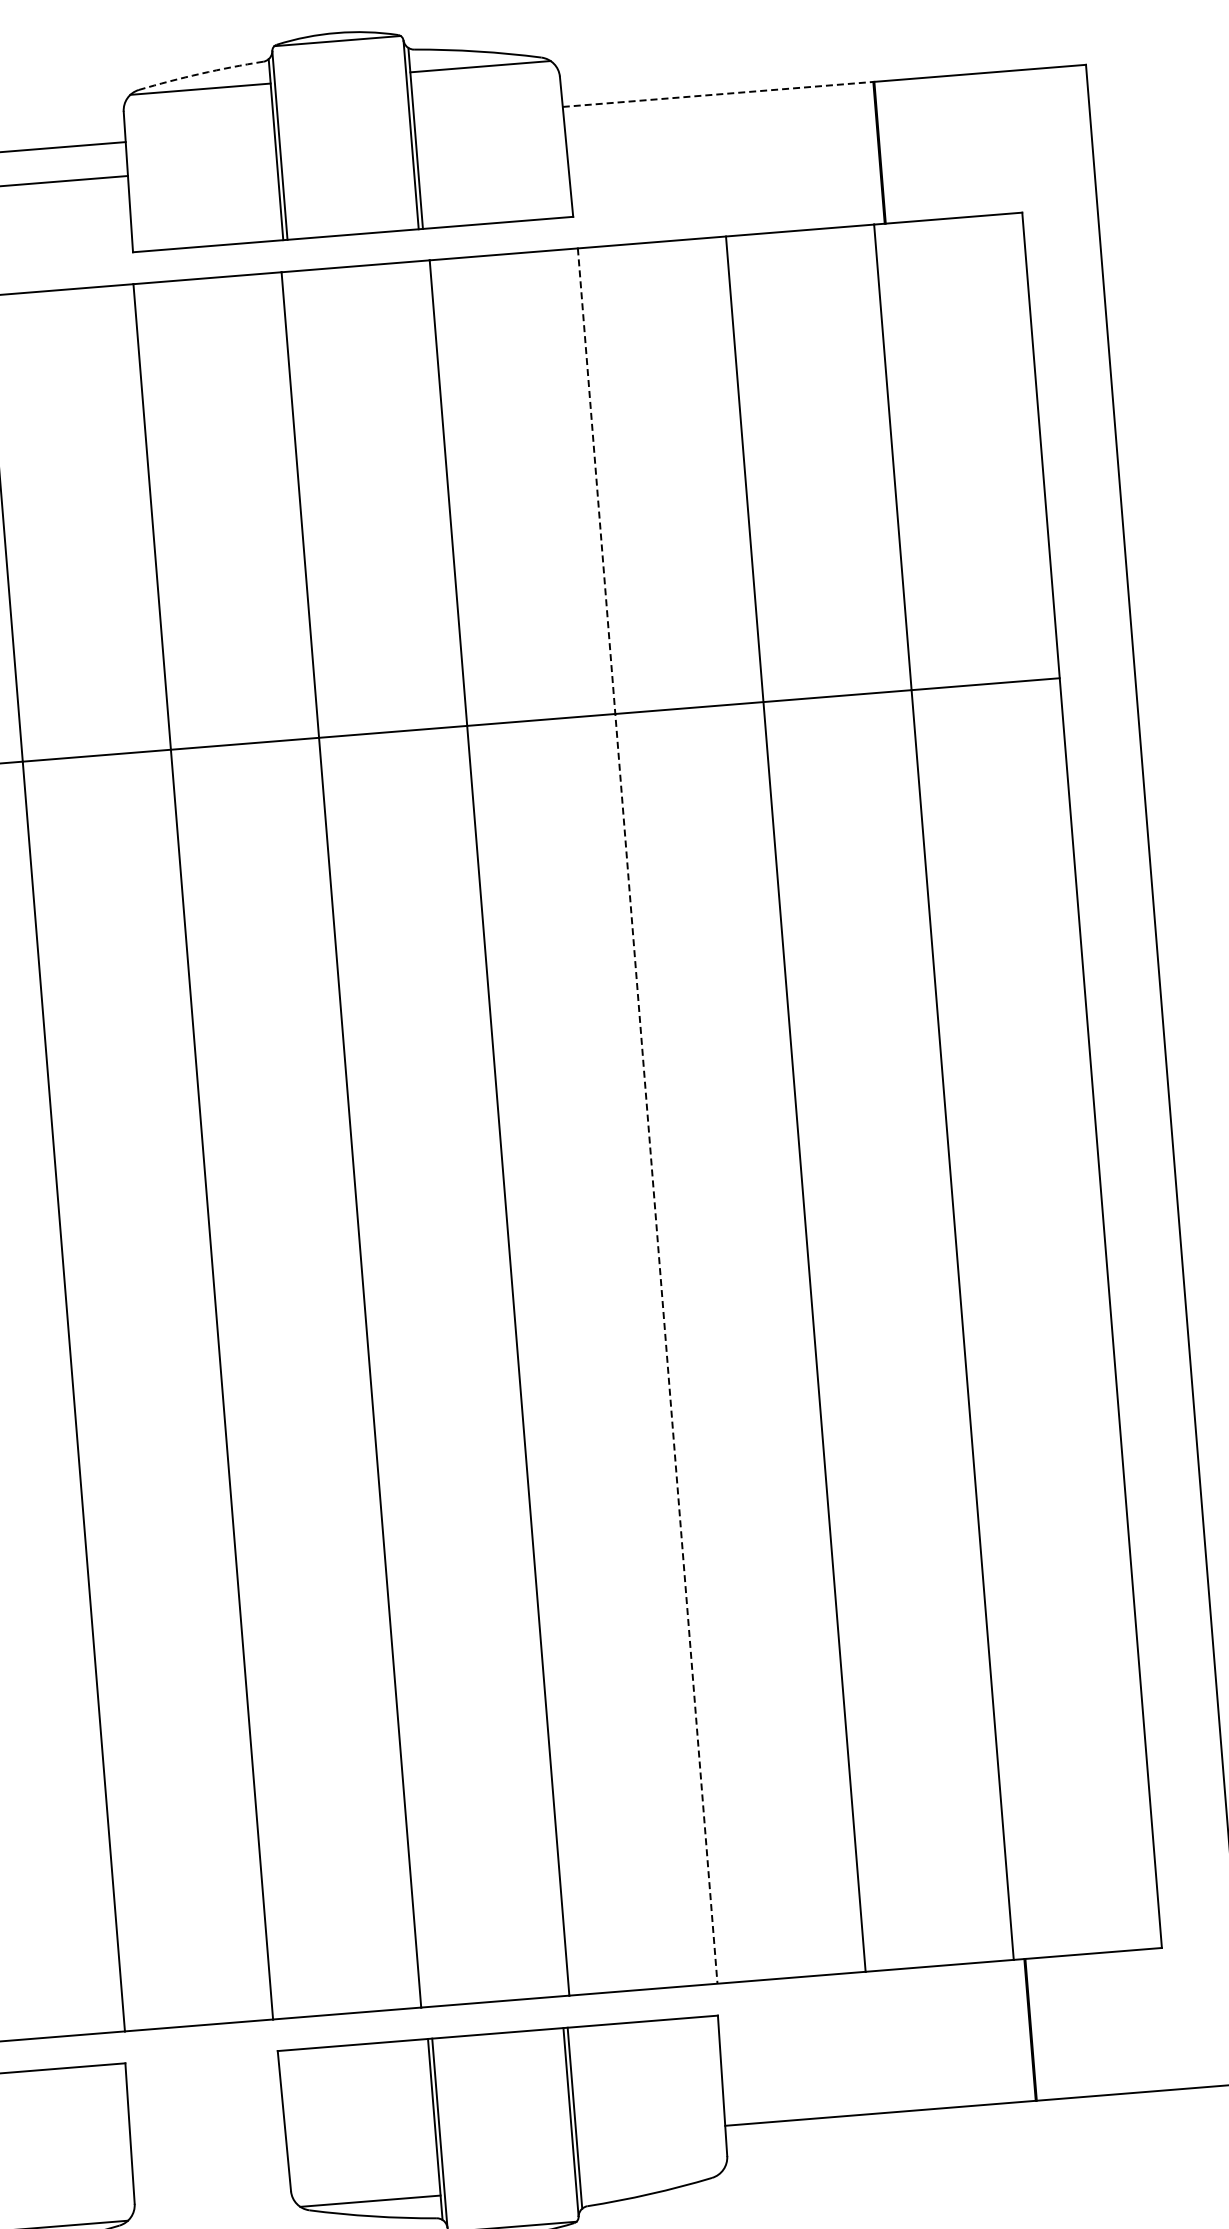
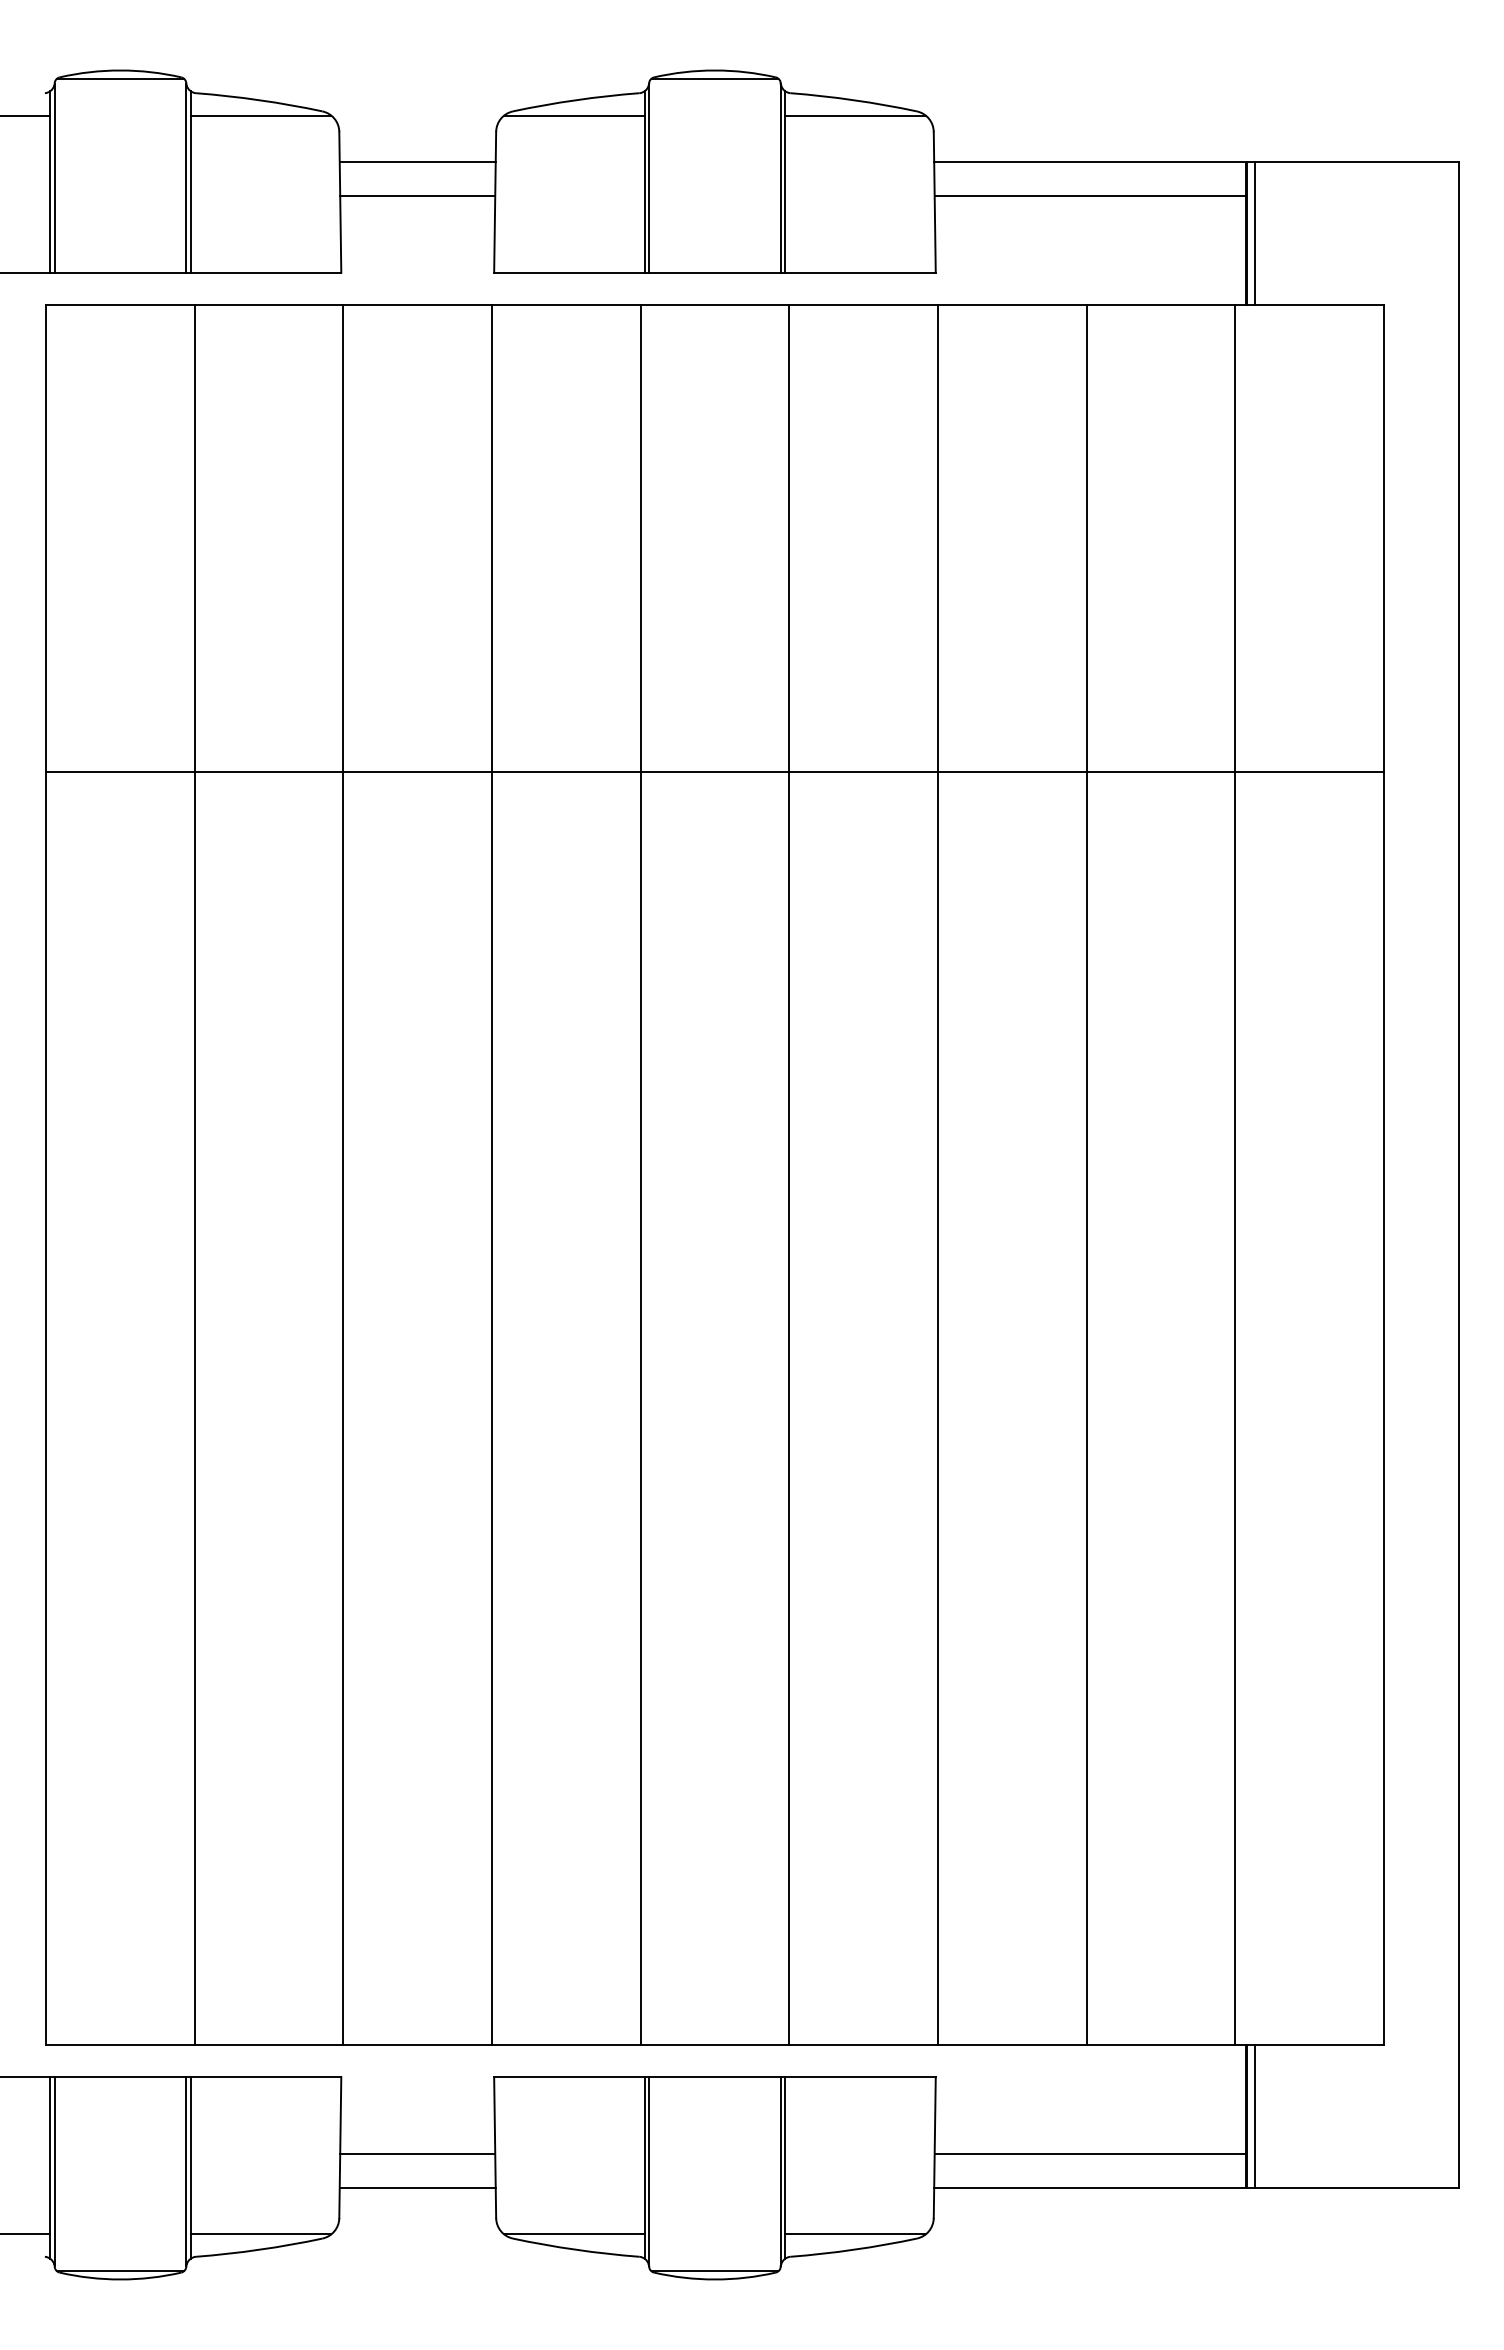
arc: (200, 74) -> (575, 100), dashed -> solid
line: (717, 94) -> (1089, 162), dashed -> solid
line: (720, 128) -> (1089, 196), added
line: (888, 152) -> (1255, 233), added
line: (647, 1116) -> (937, 1175), dashed -> solid
line: (1039, 2029) -> (1255, 2116), added
line: (877, 2079) -> (1089, 2153), added
line: (207, 2133) -> (417, 2153), added
line: (210, 2167) -> (417, 2187), added
line: (650, 2178) -> (855, 2234), added

